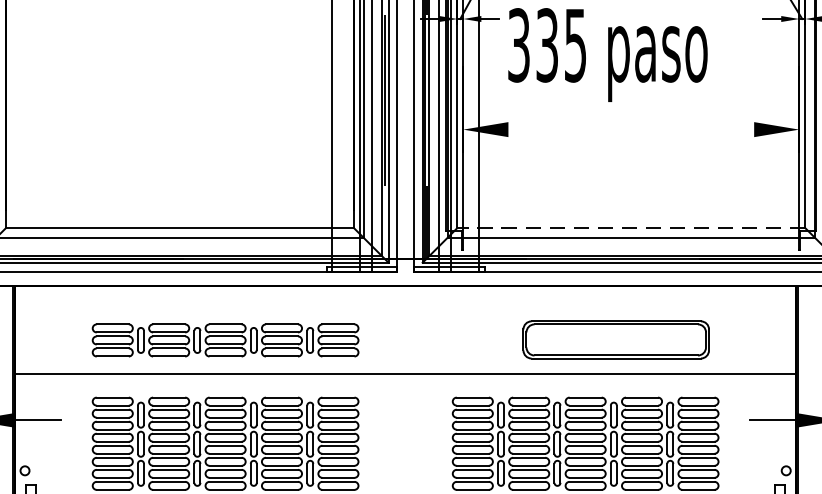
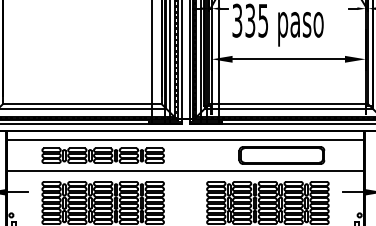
line: (630, 130) -> (288, 59), added
line: (630, 228) -> (288, 104), dashed -> solid
line: (405, 304) -> (185, 139), added

